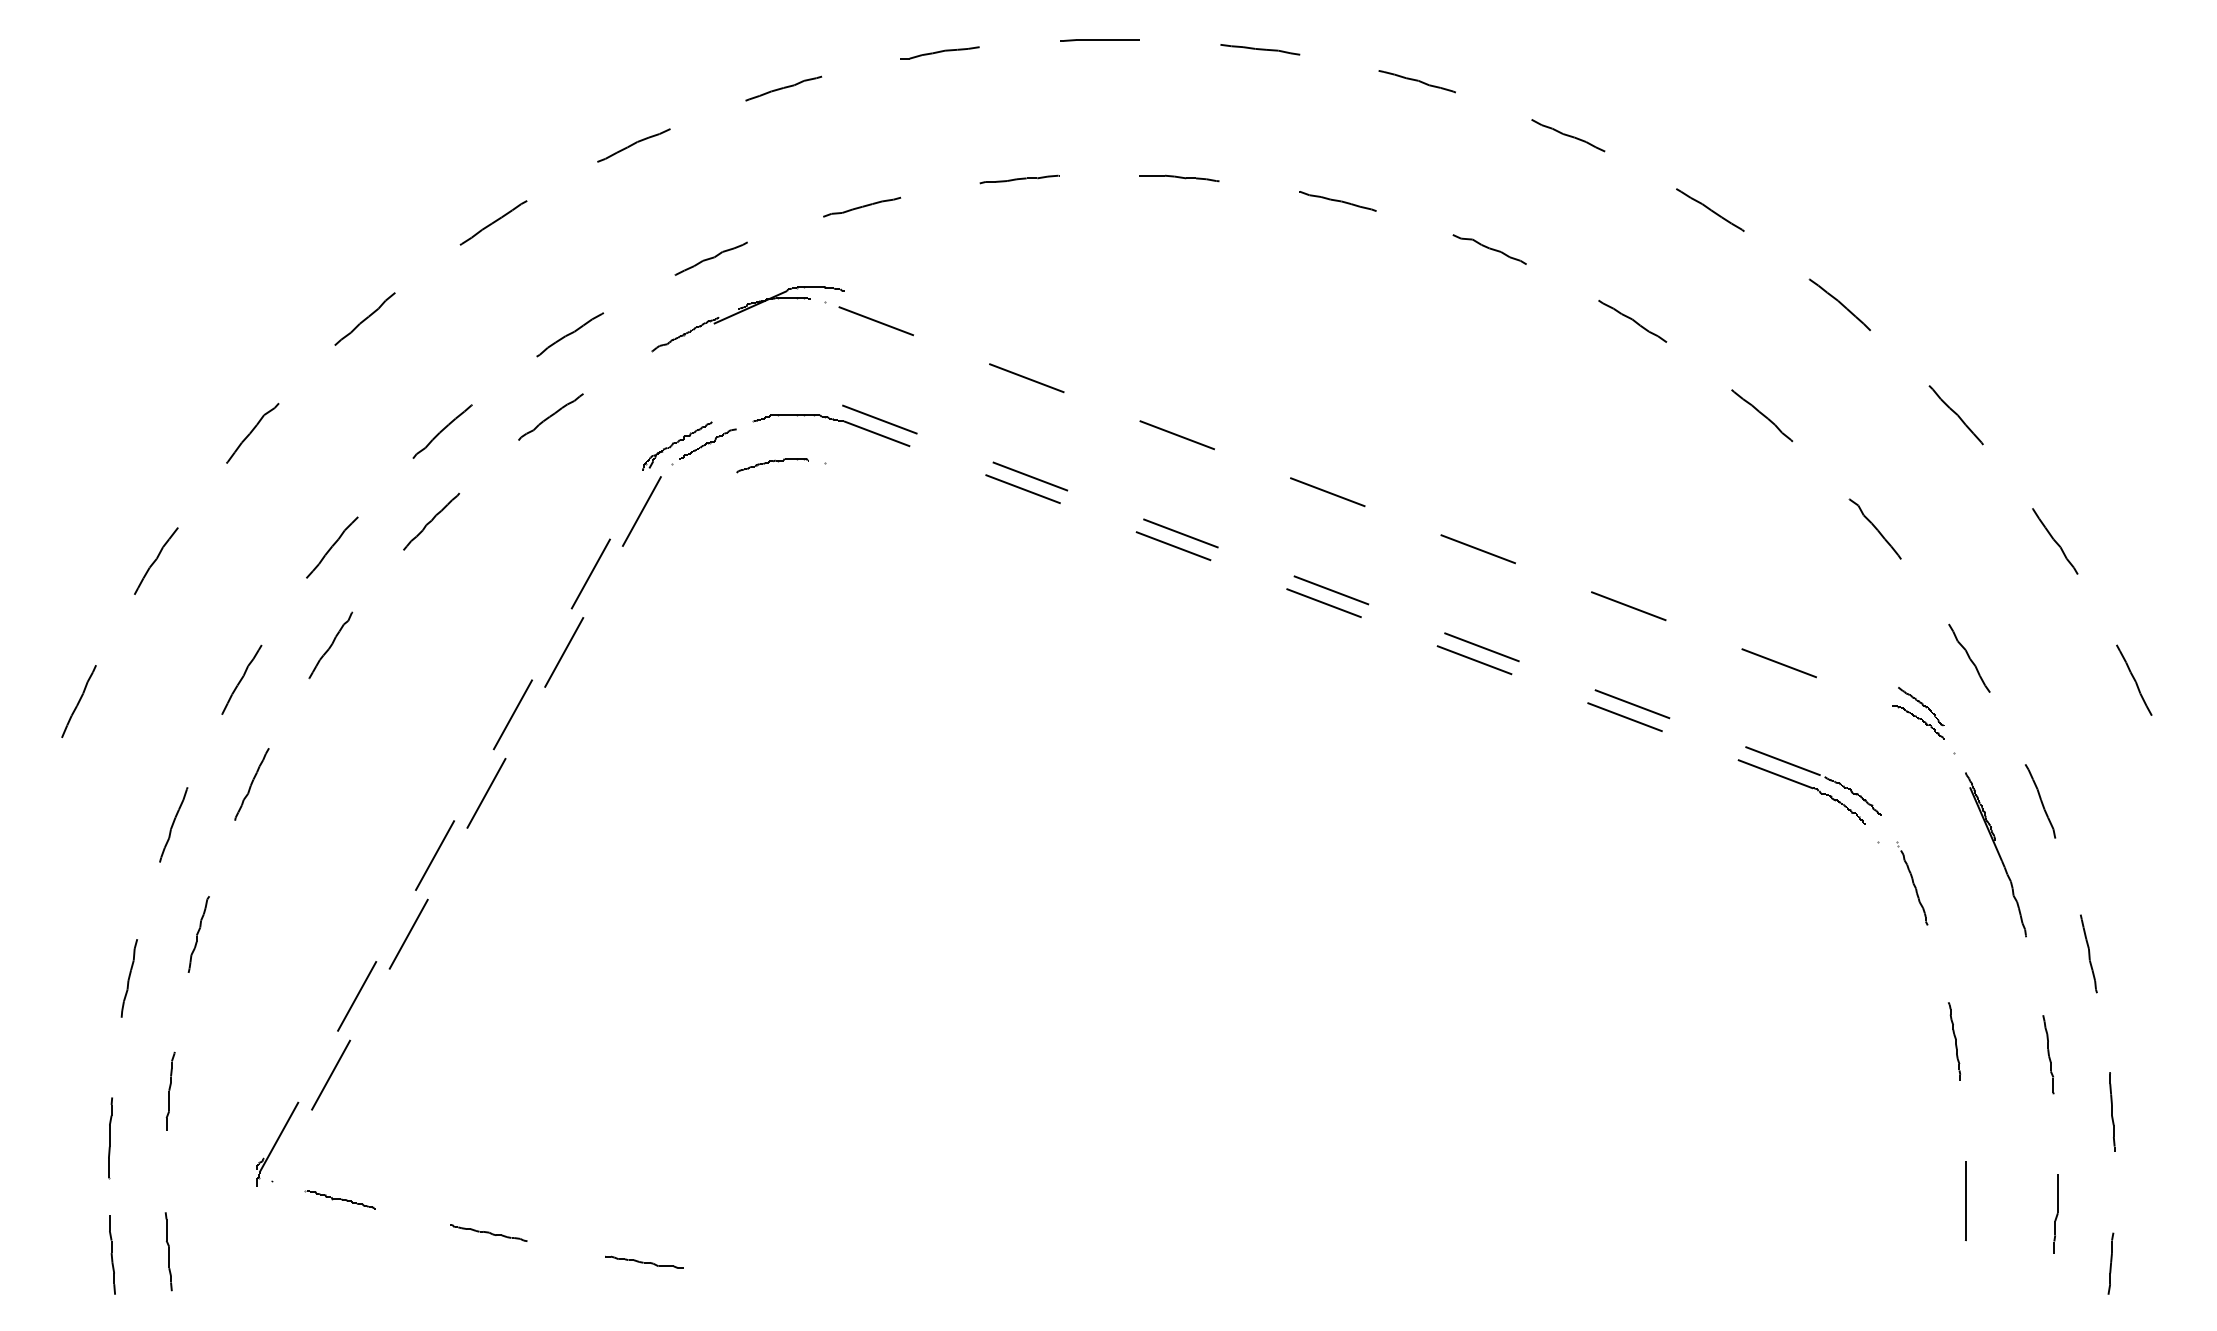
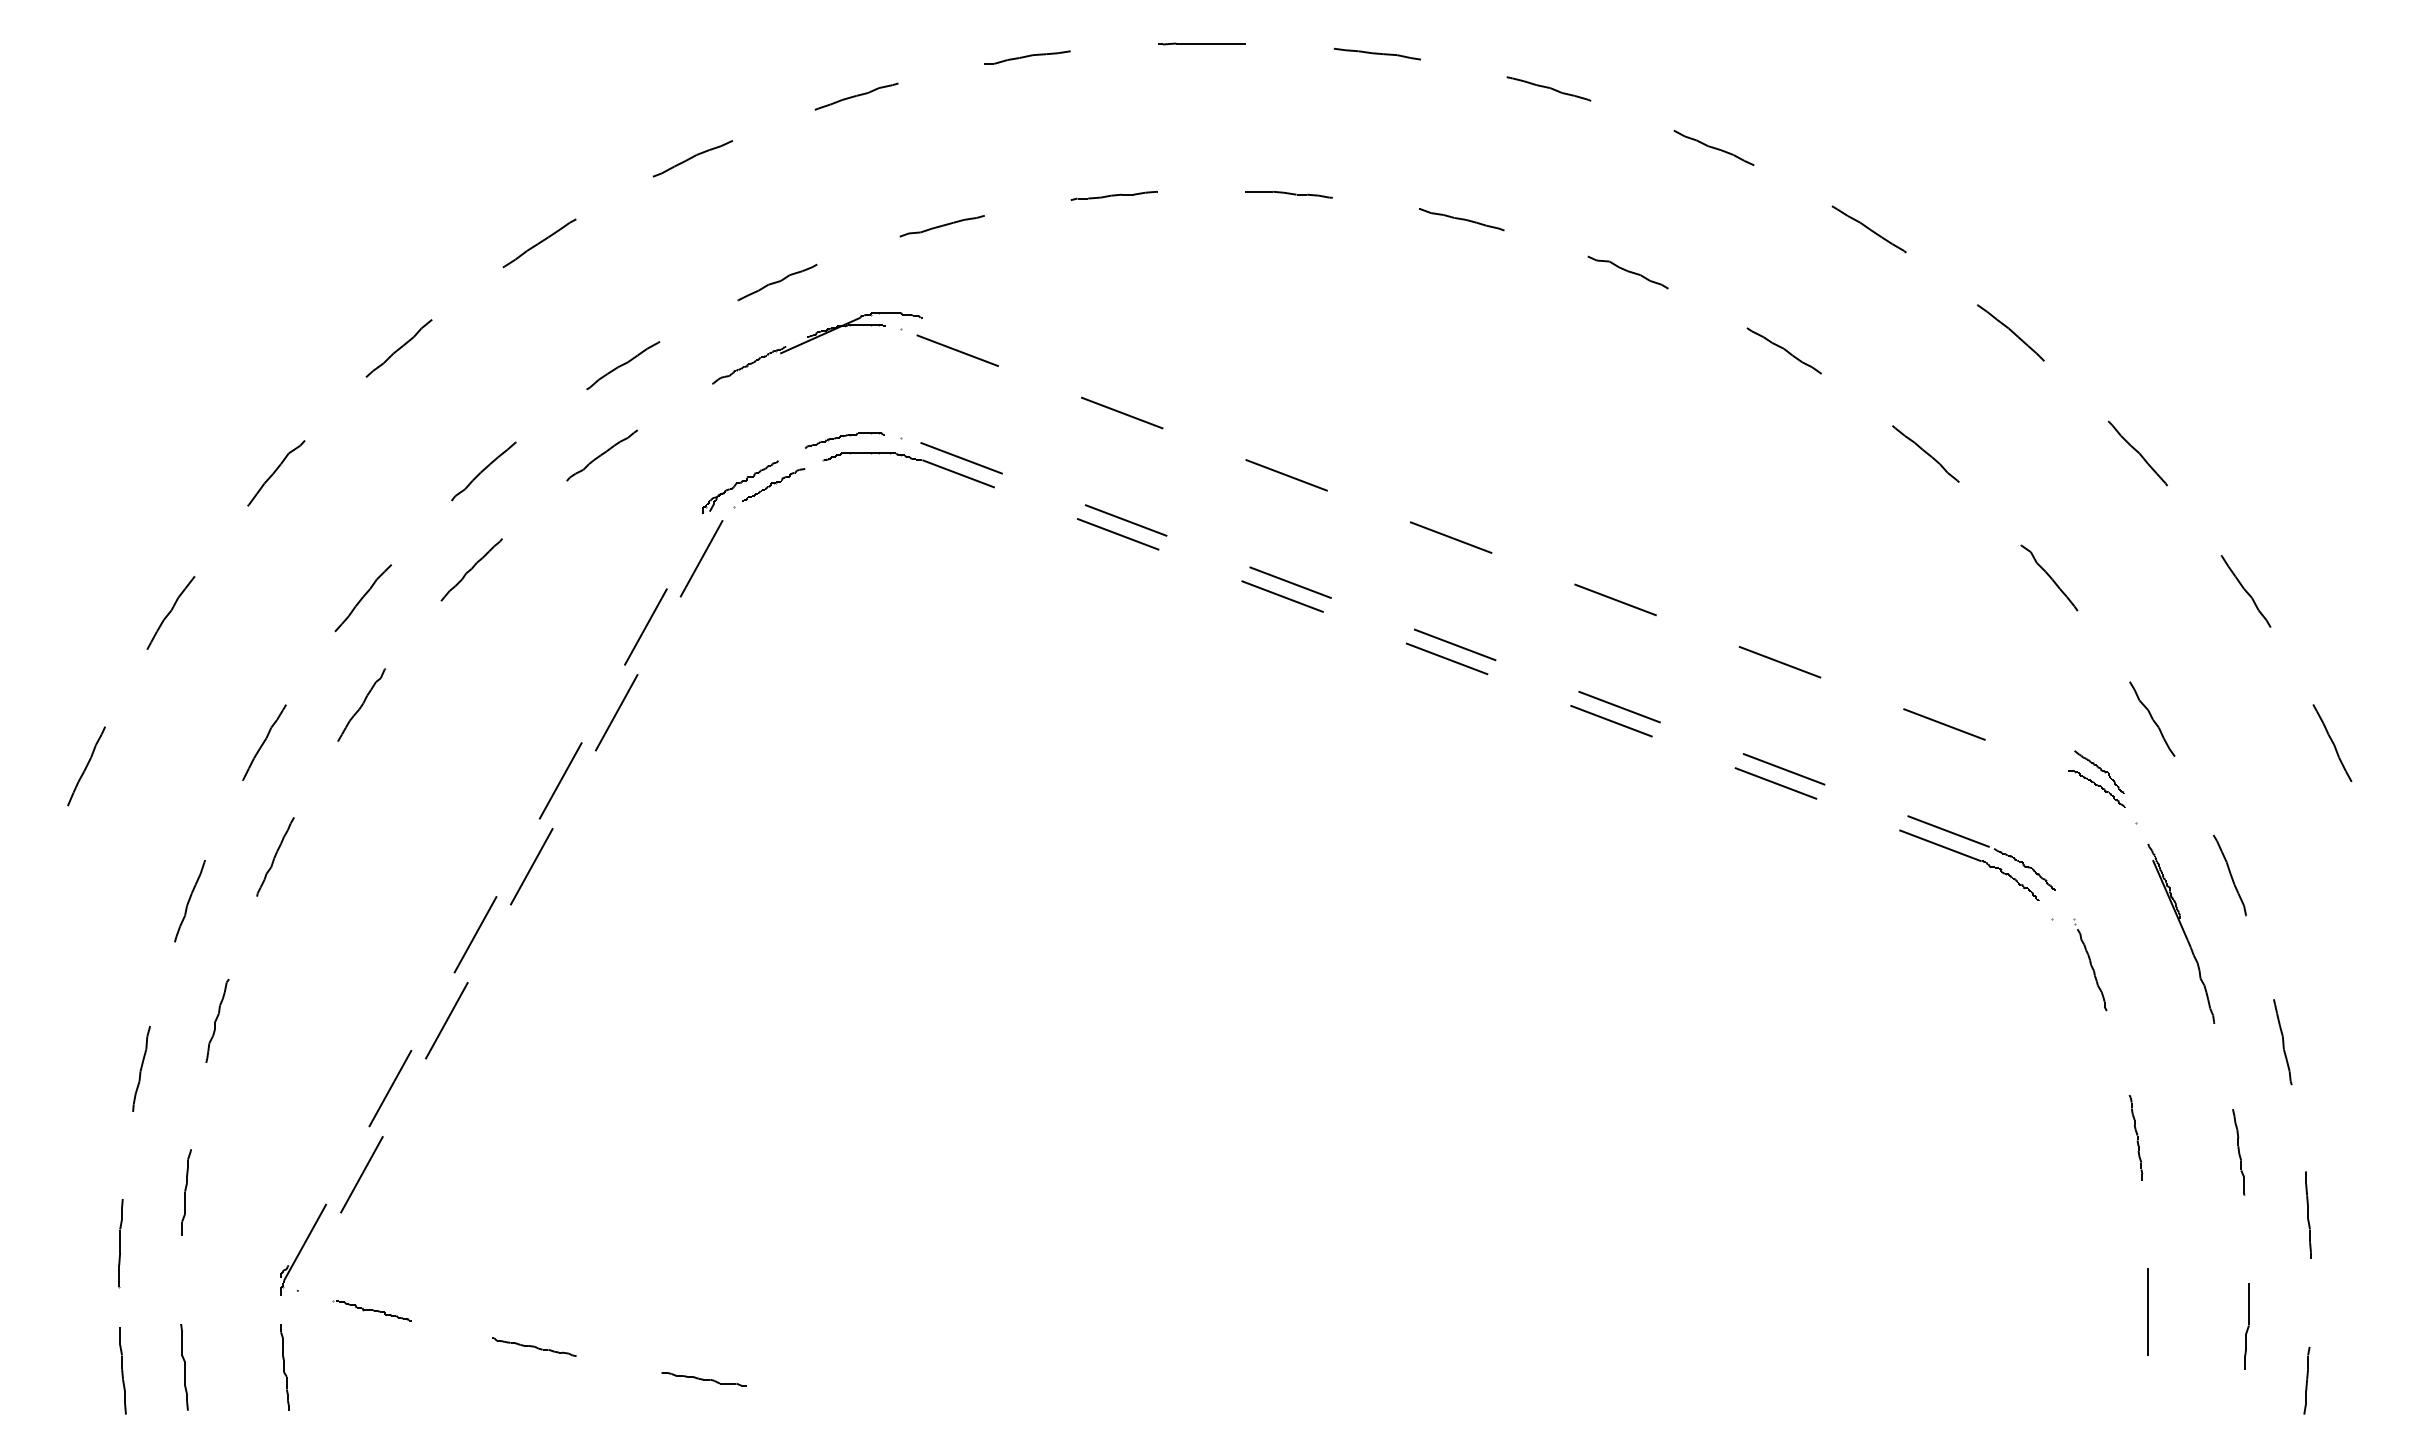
curve: (780, 460) -> (853, 435), moved
curve: (260, 1251) -> (284, 1367), added

